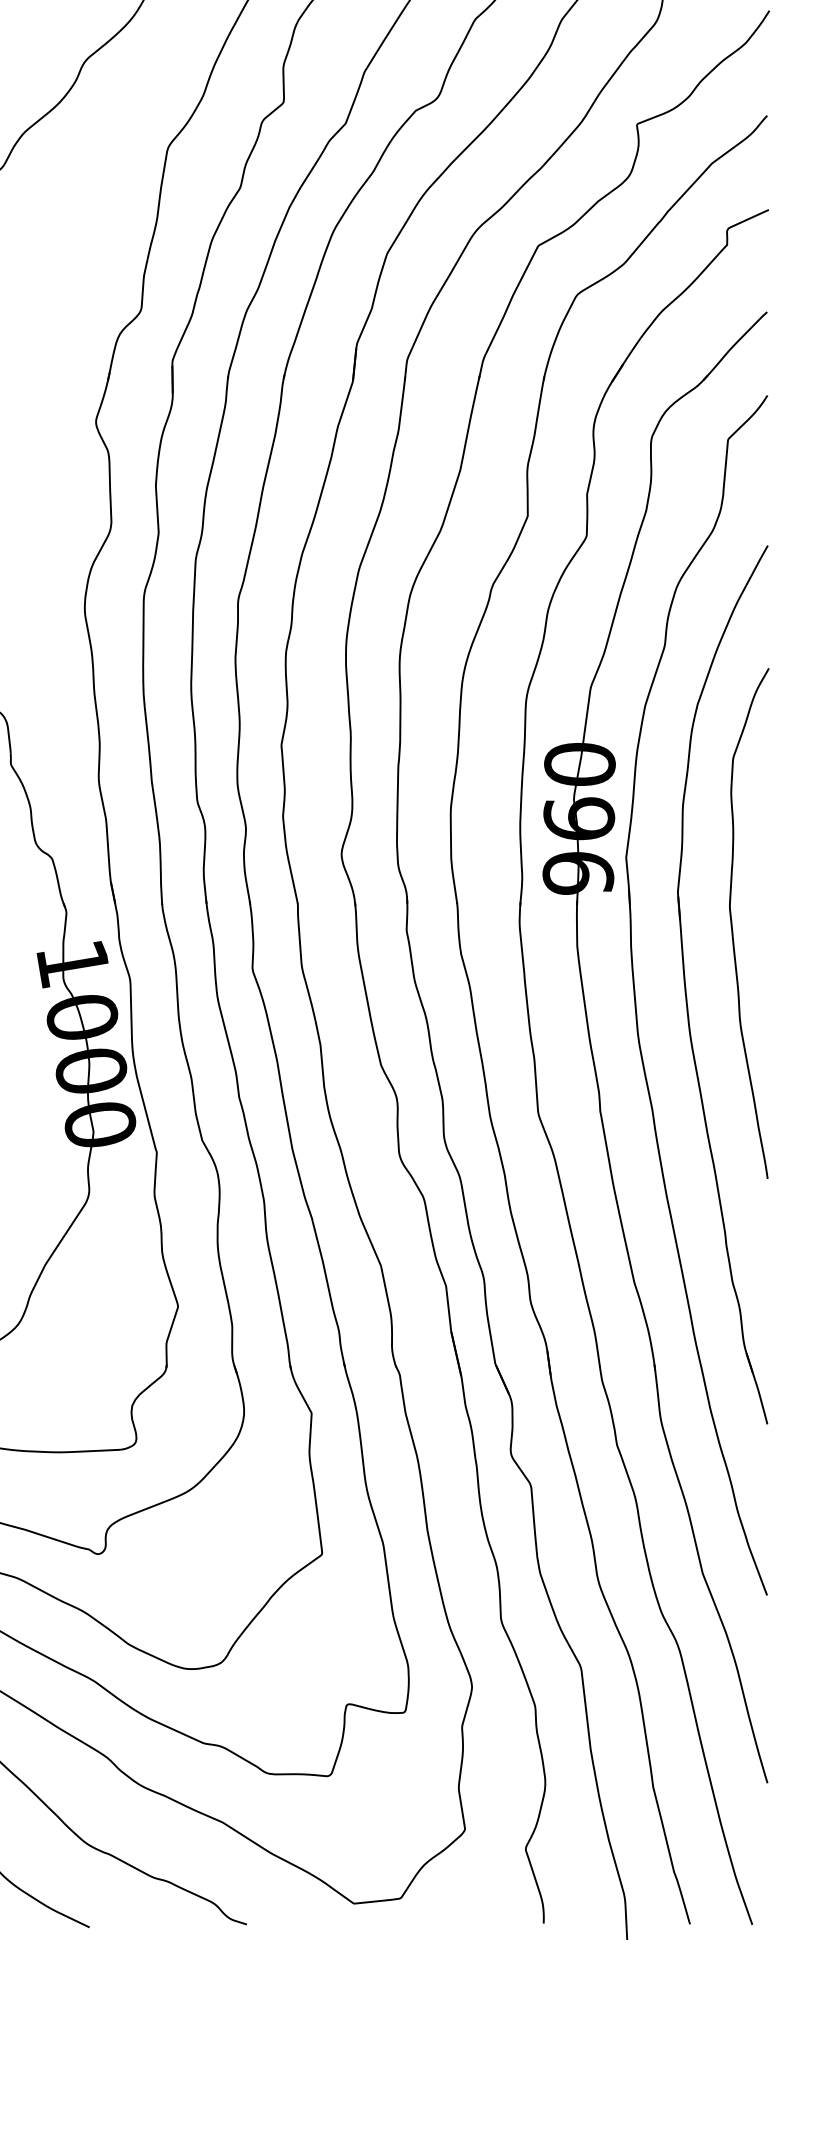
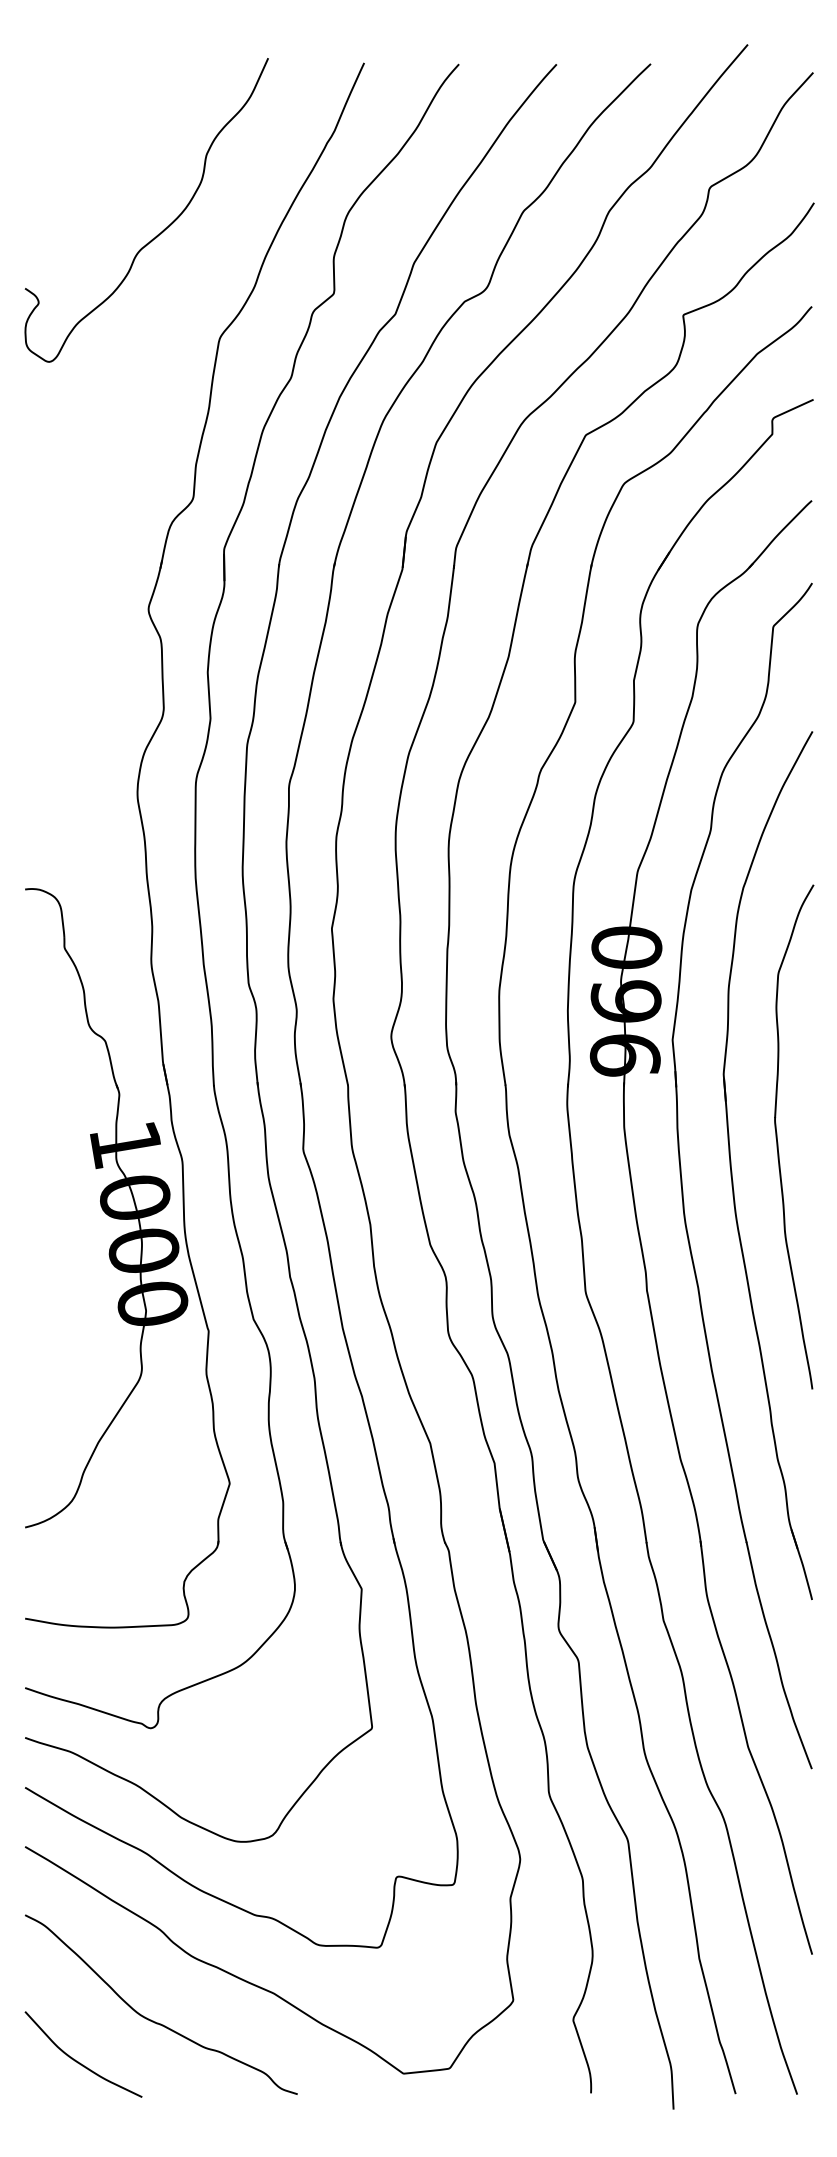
part: (732, 923) -> (777, 1136), moved

